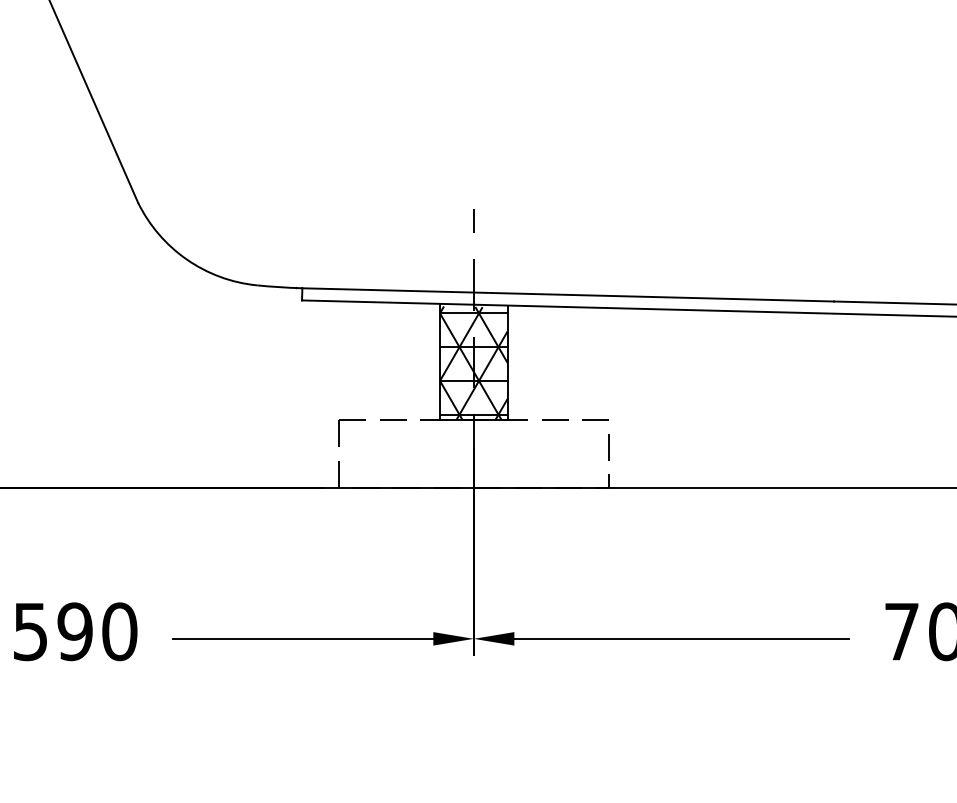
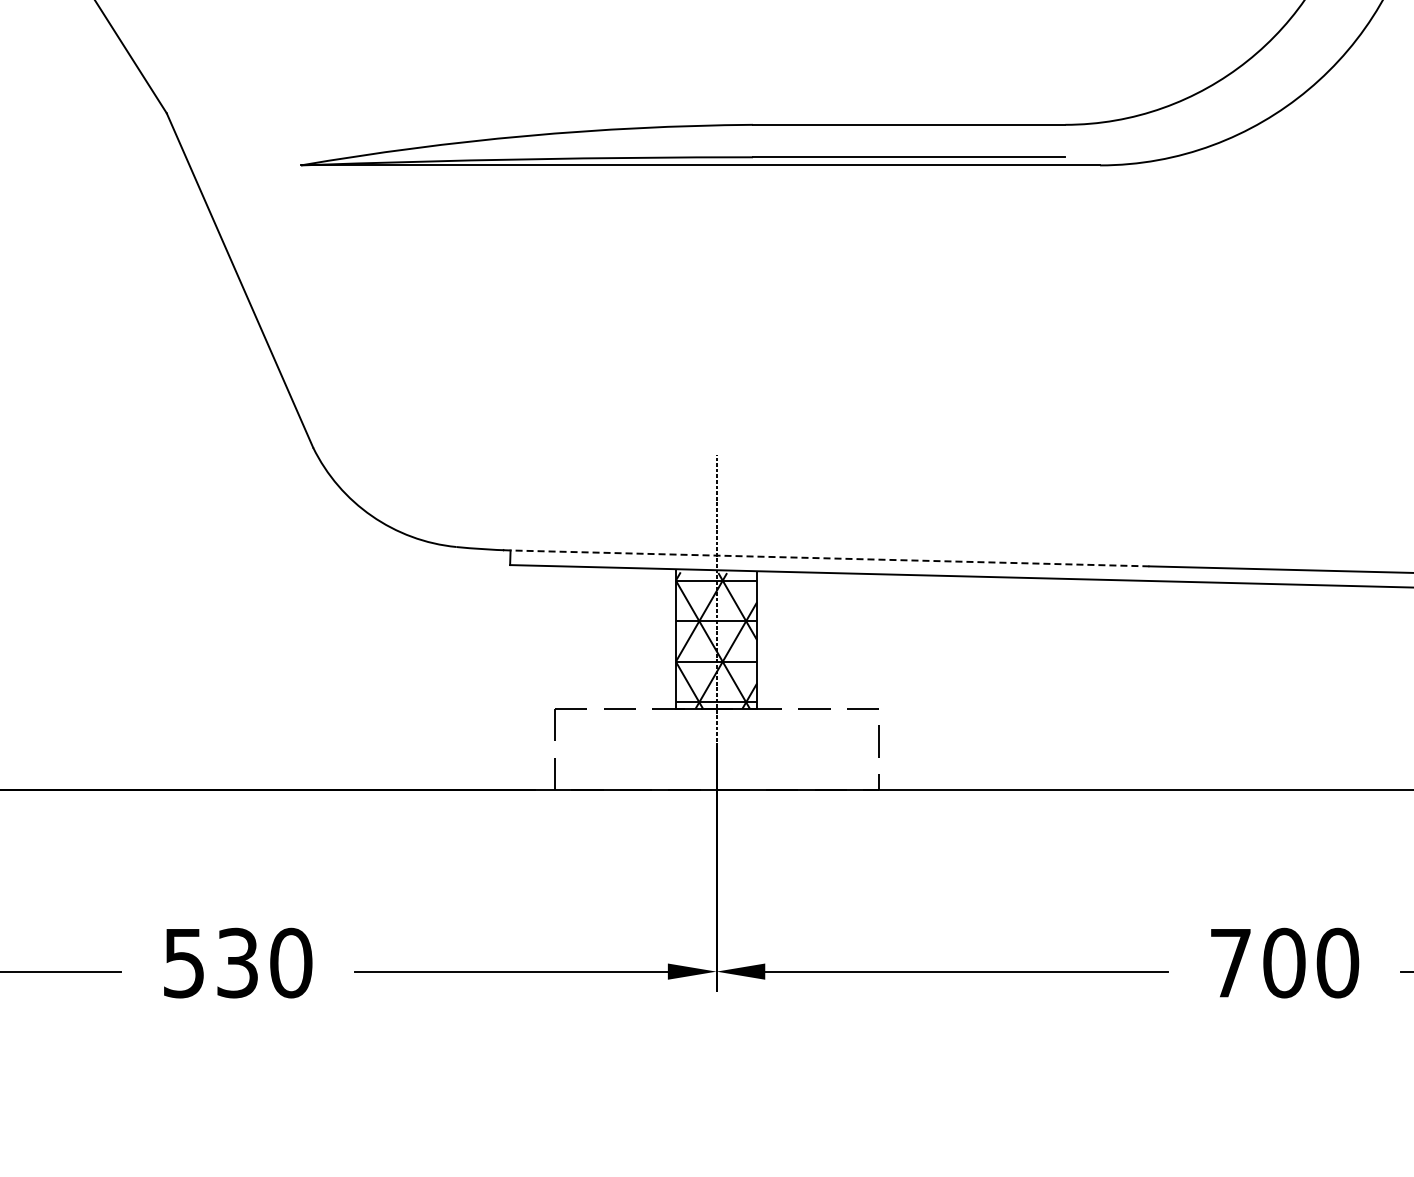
line: (567, 294) -> (829, 558), solid -> dashed
text: (75, 632) -> (237, 963), 590 -> 530

